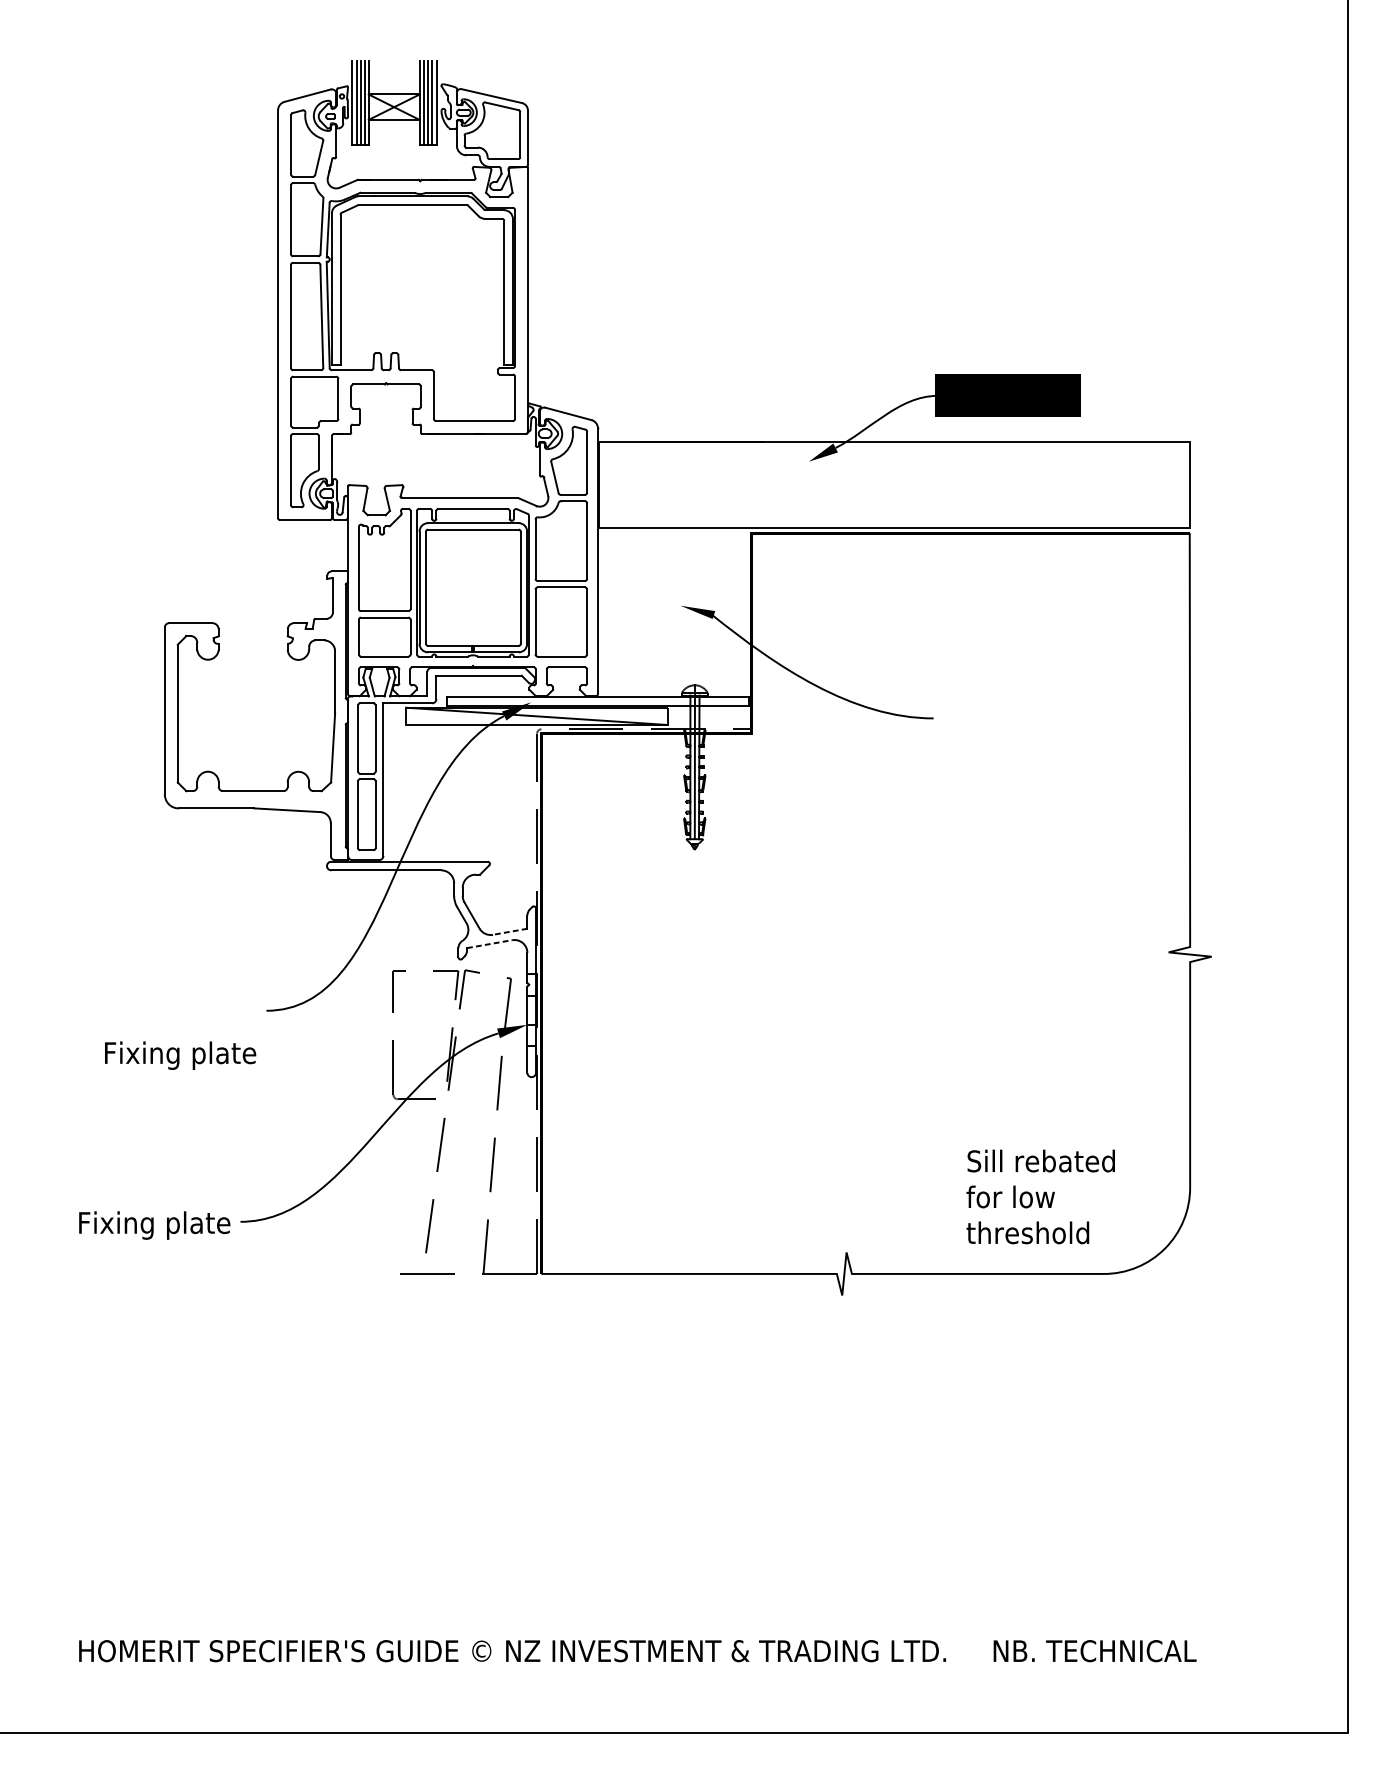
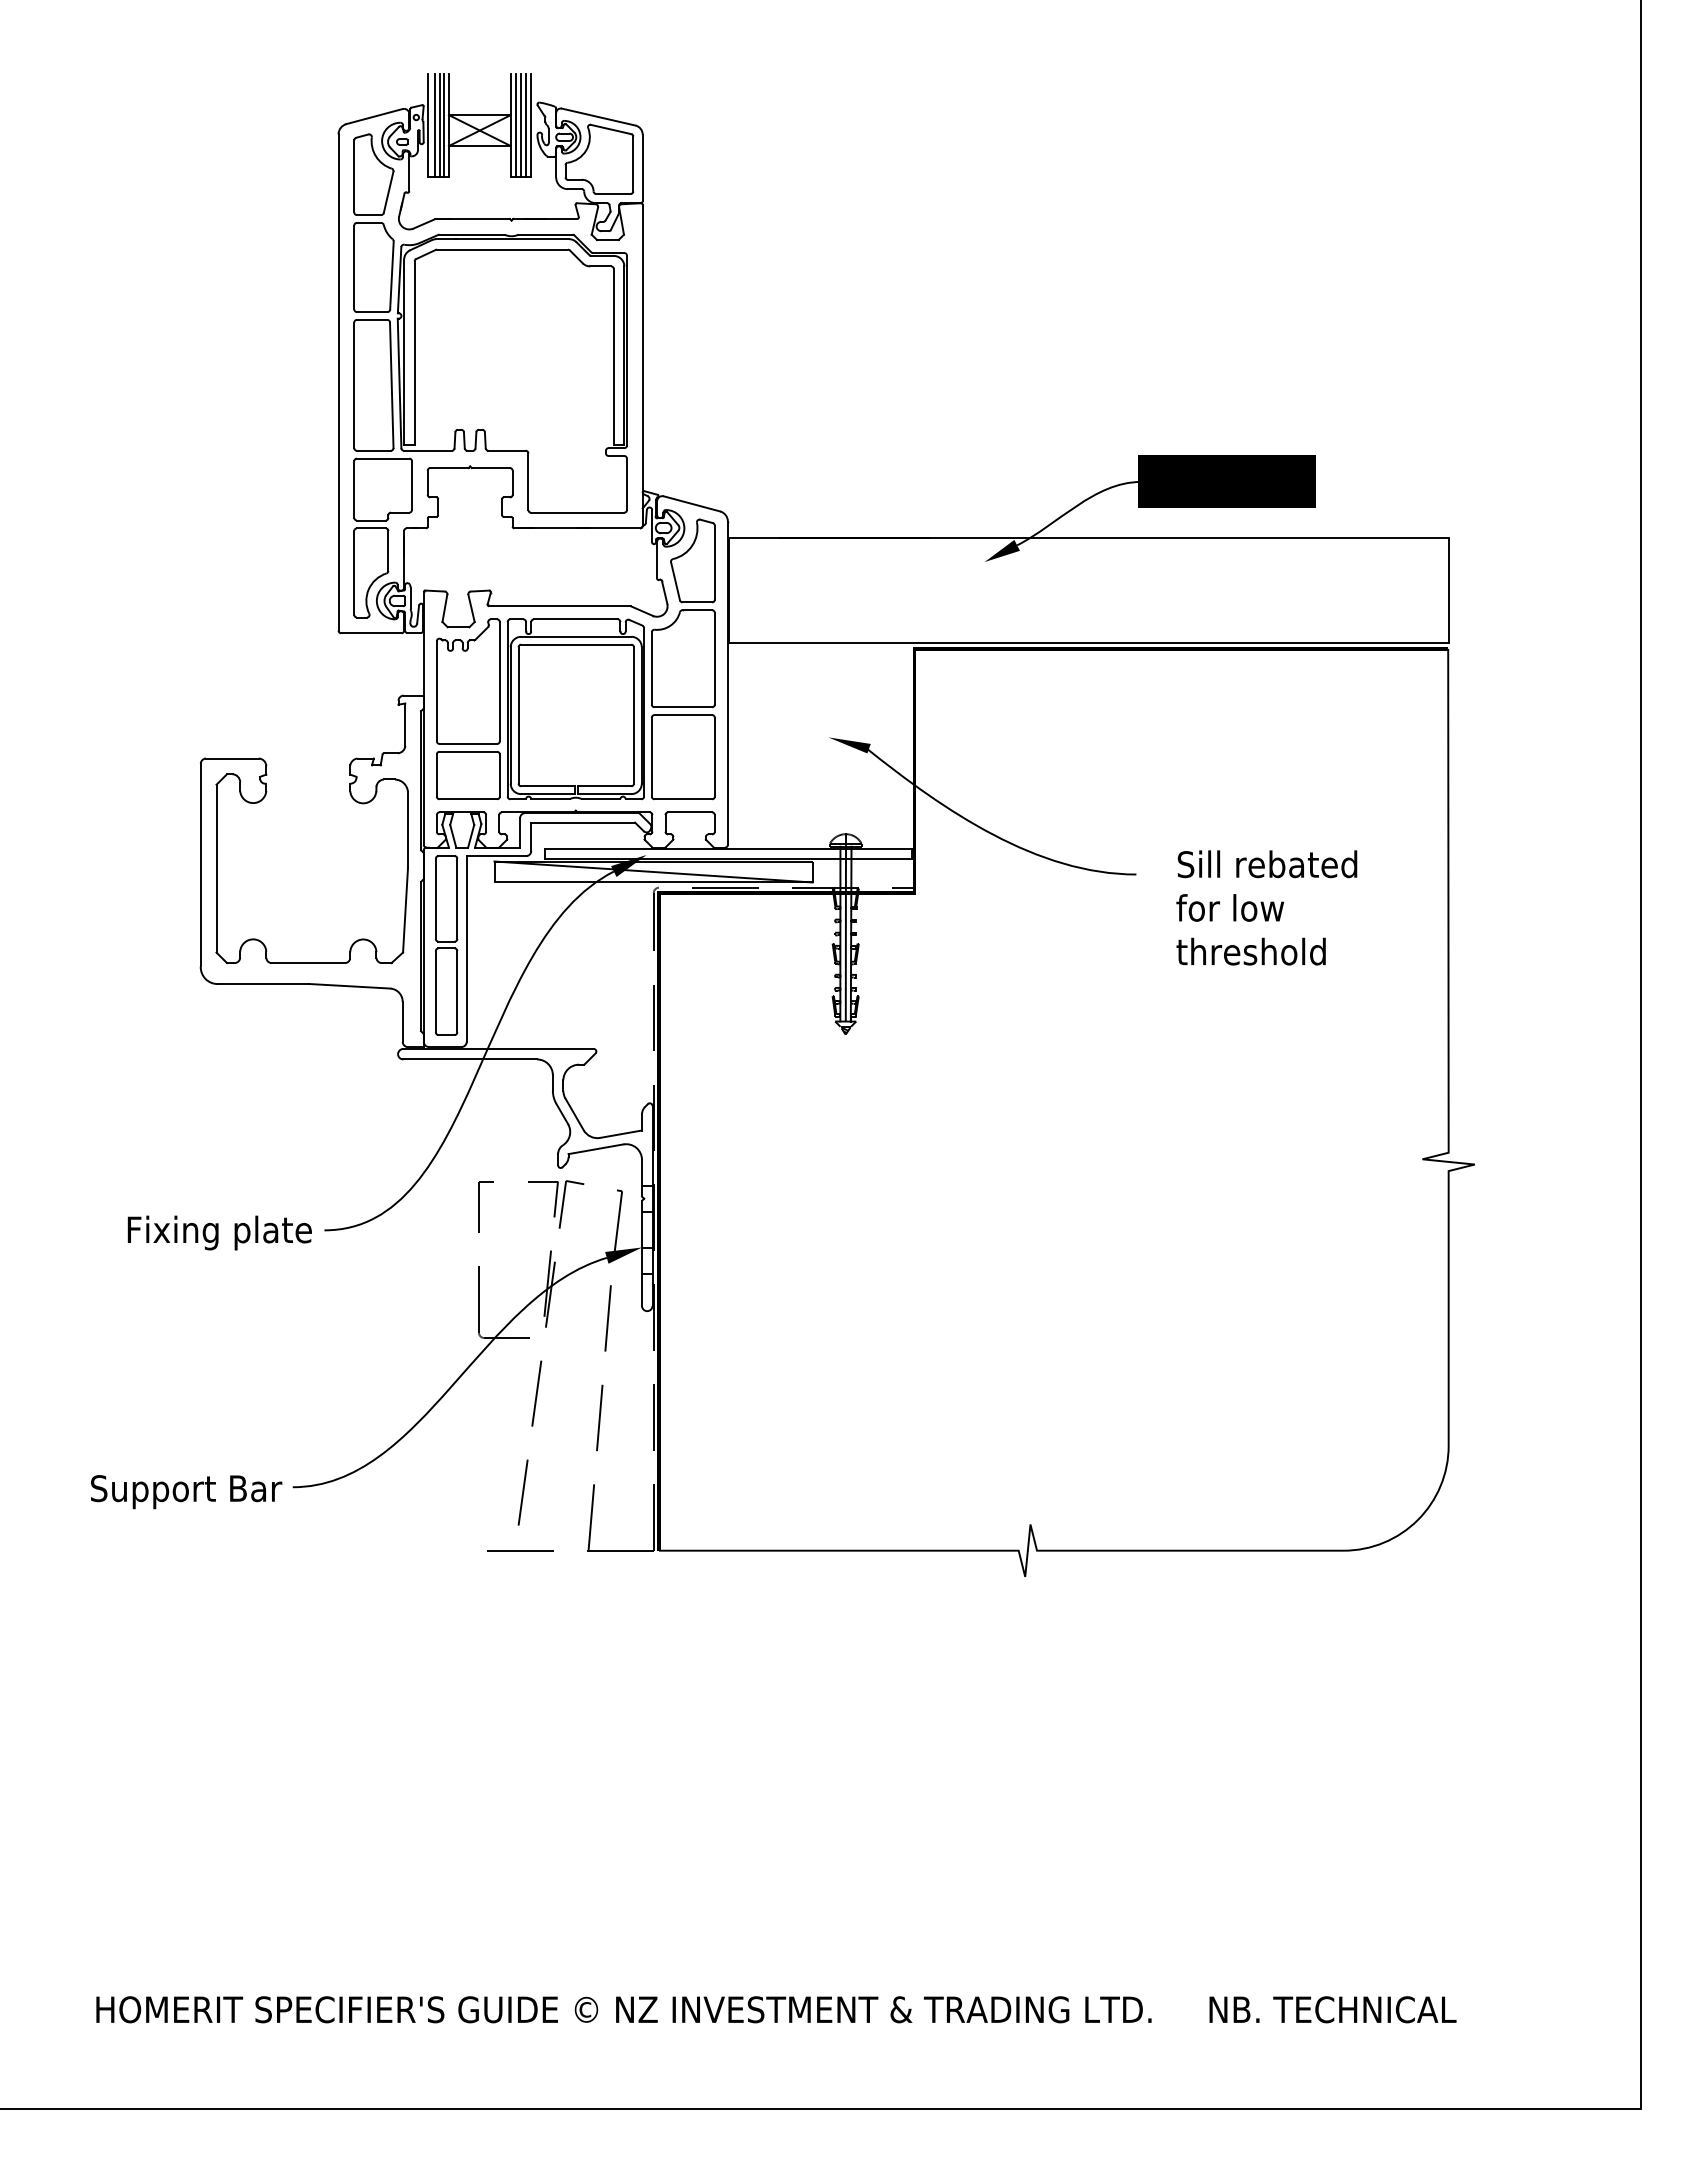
line: (509, 932) -> (620, 1134), dashed -> solid
line: (490, 944) -> (596, 1149), dashed -> solid
text: (180, 1055) -> (219, 1232), moved
text: (1040, 1196) -> (1266, 907), moved
text: (153, 1225) -> (186, 1491), Fixing plate -> Support Bar

